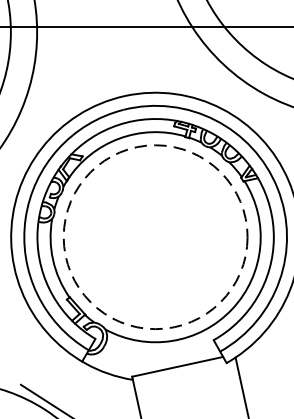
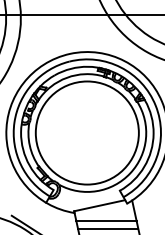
circle: (154, 236) -> (86, 132), dashed -> solid
line: (189, 394) -> (106, 221), added
line: (193, 407) -> (108, 228), added

